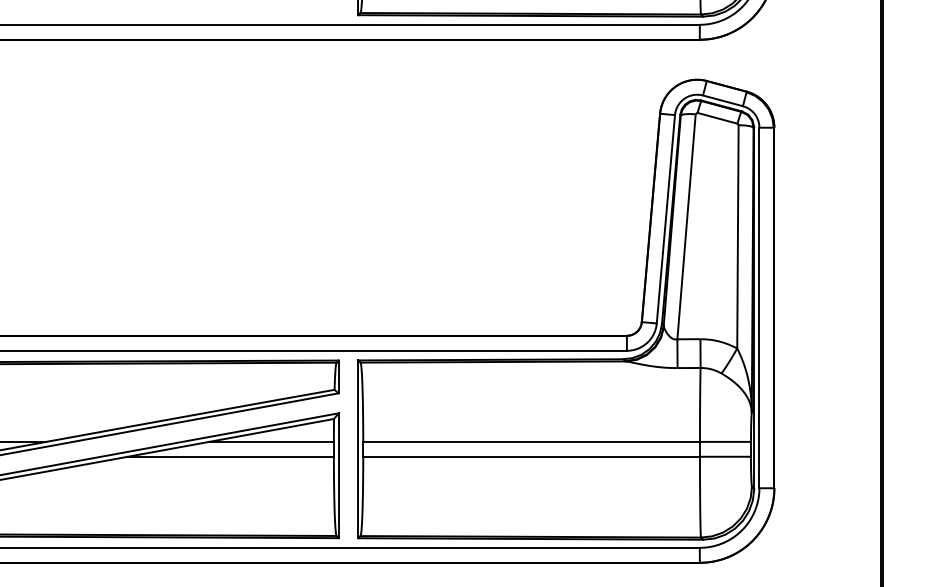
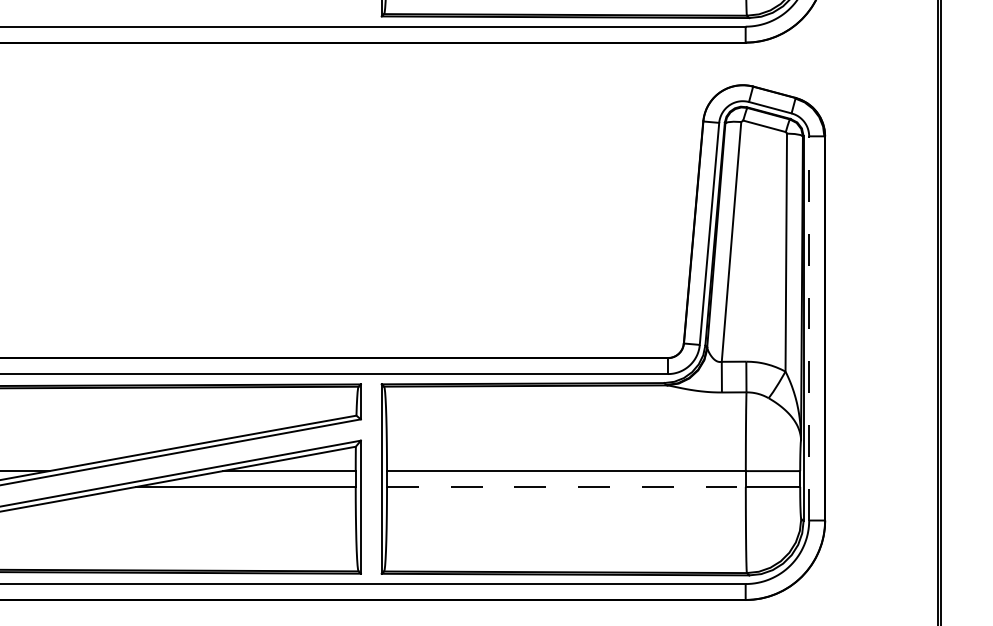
line: (759, 307) -> (809, 327), solid -> dashed
line: (532, 456) -> (567, 486), solid -> dashed

